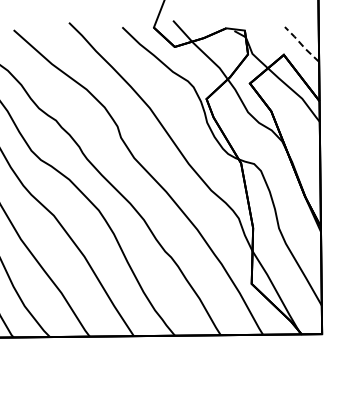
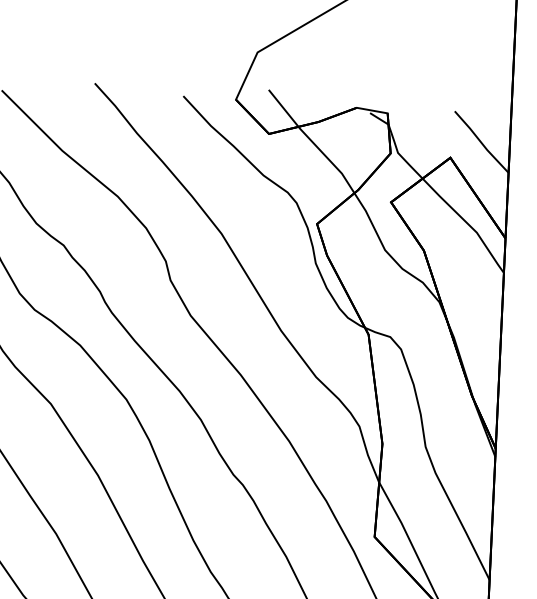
line: (301, 44) -> (480, 142), dashed -> solid

